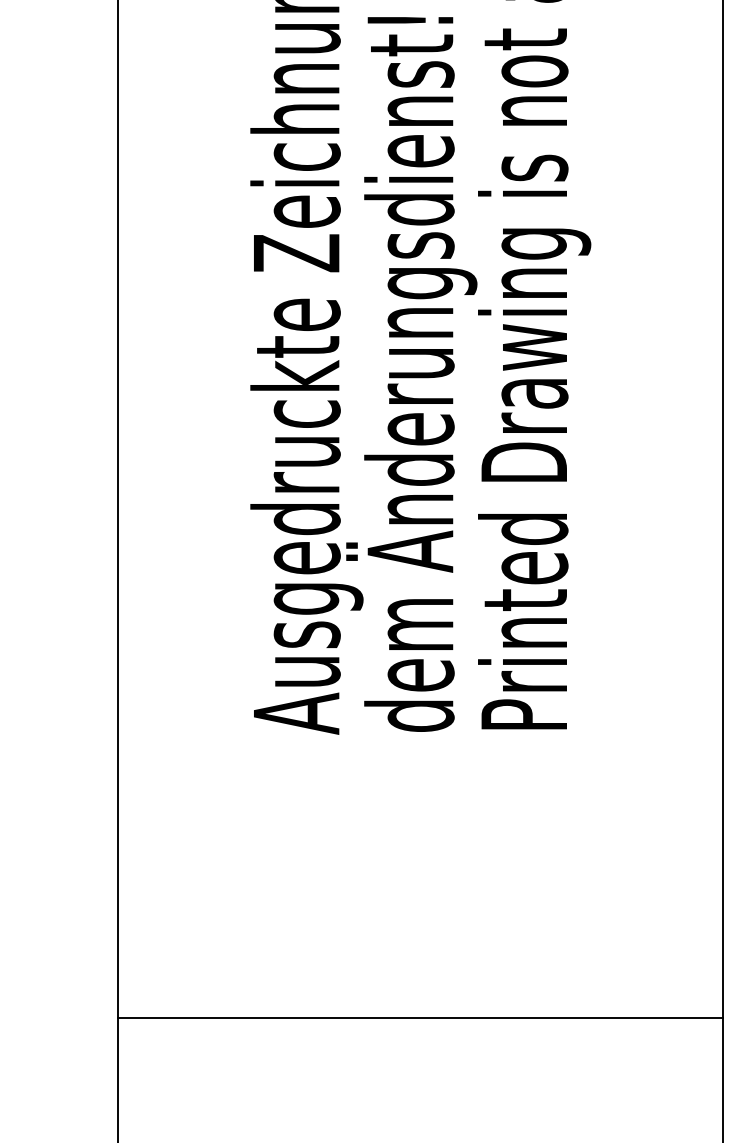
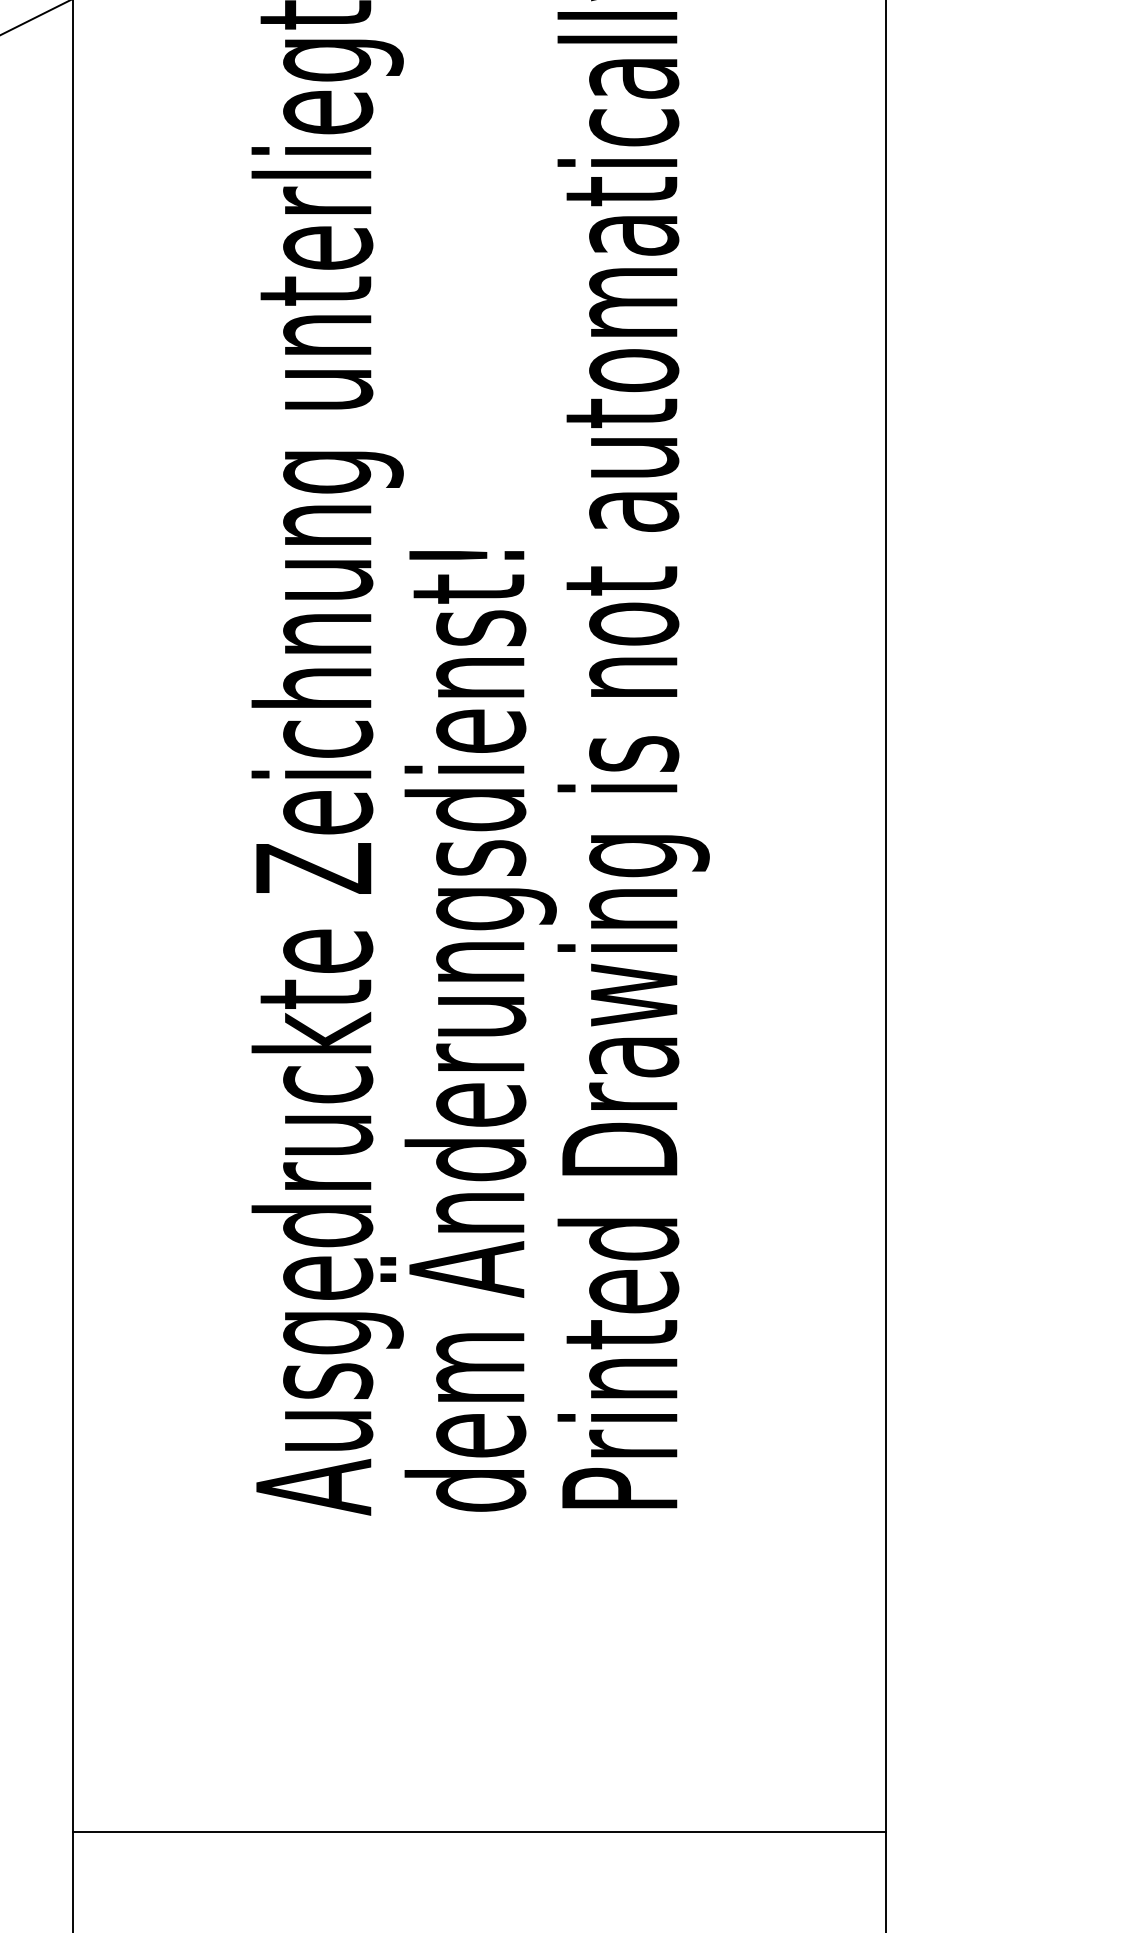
line: (419, 1018) -> (479, 1832), moved

